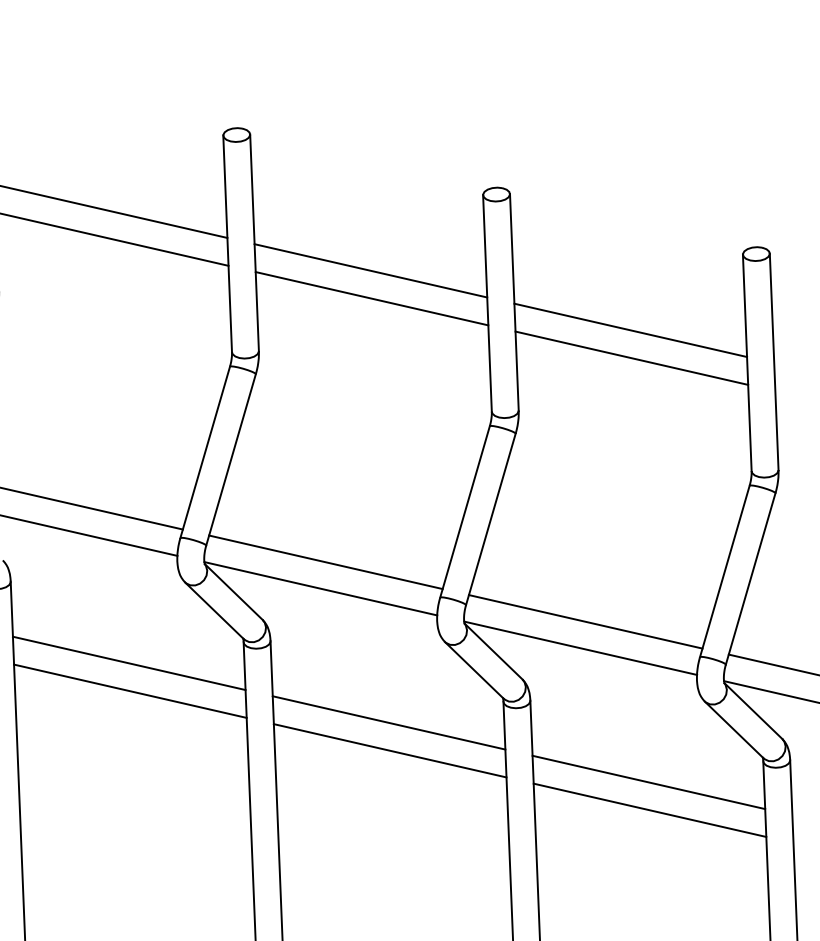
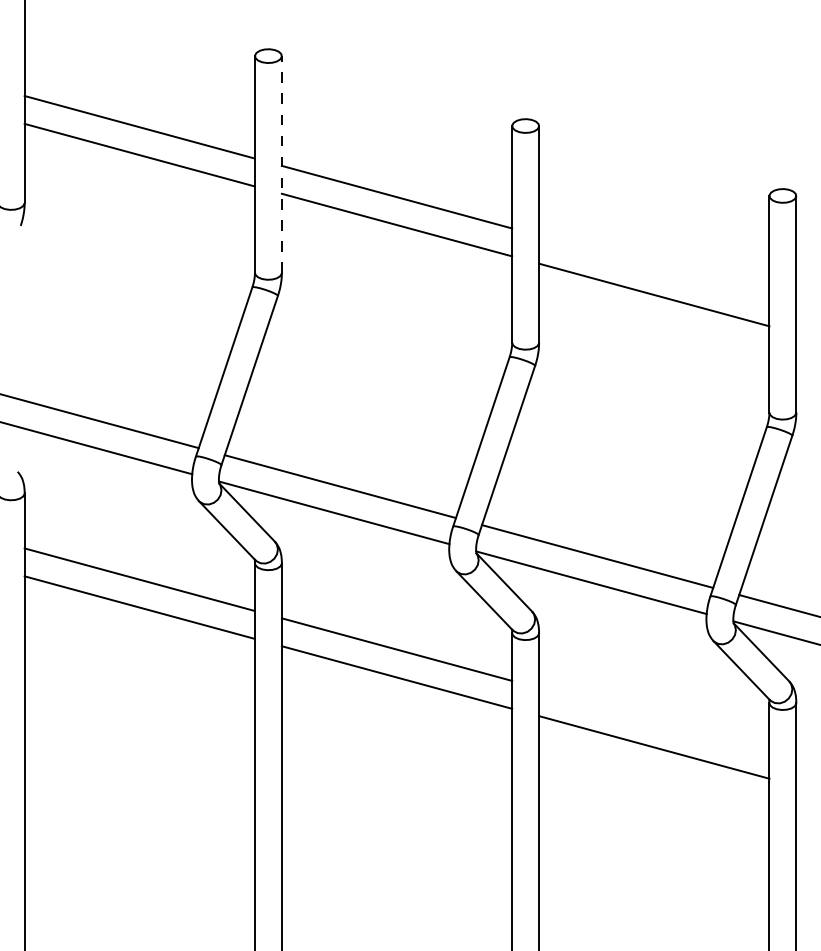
line: (254, 242) -> (281, 164), solid -> dashed
line: (630, 329) -> (654, 266), removed
line: (649, 782) -> (654, 719), removed

